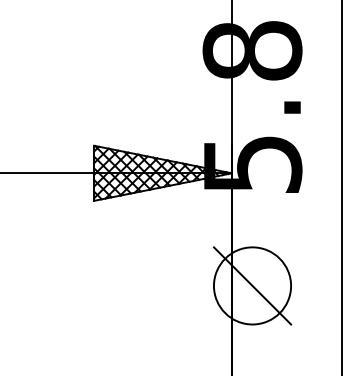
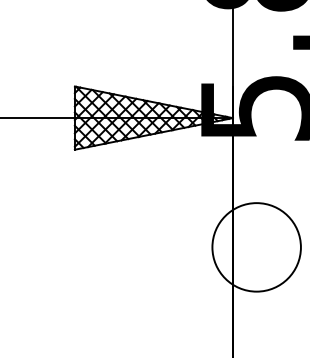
line: (252, 285) -> (256, 246), removed

